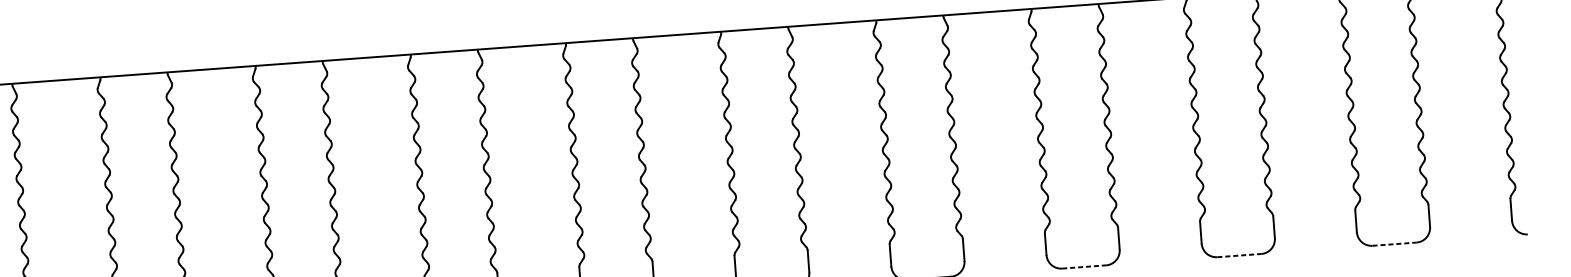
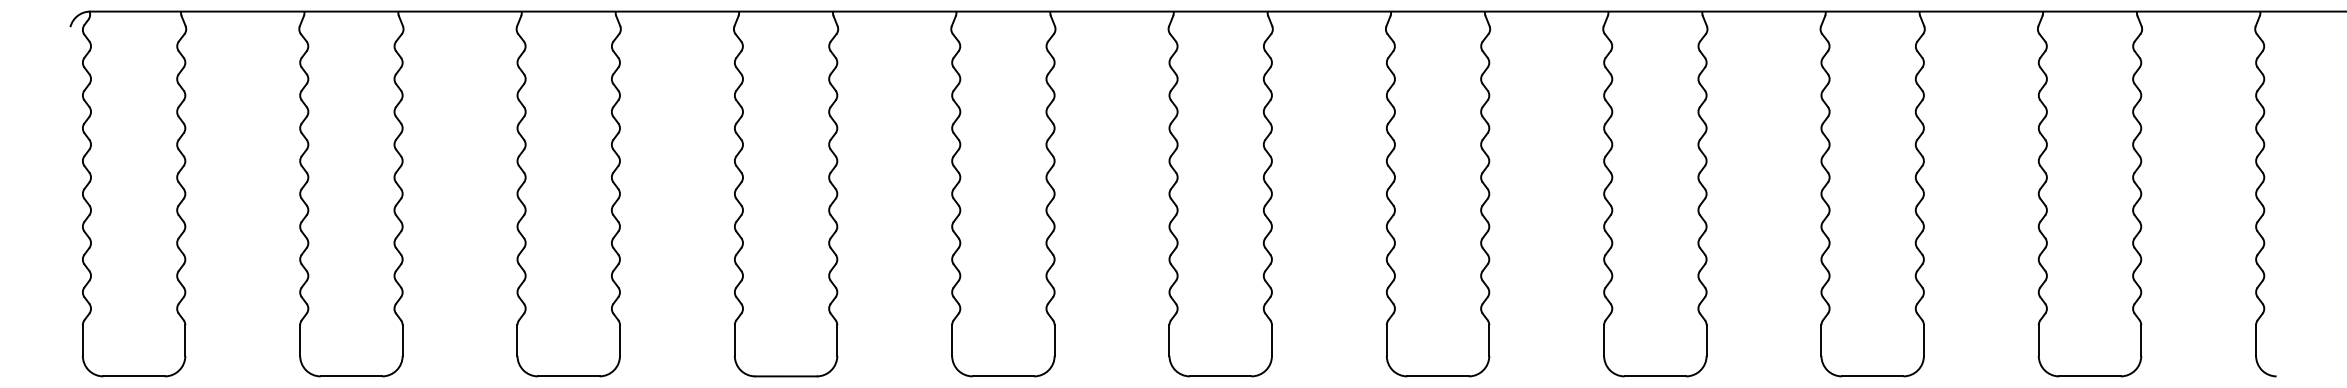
line: (1394, 244) -> (2090, 376), dashed -> solid
line: (1239, 255) -> (1872, 376), dashed -> solid
line: (1084, 267) -> (1655, 376), dashed -> solid

